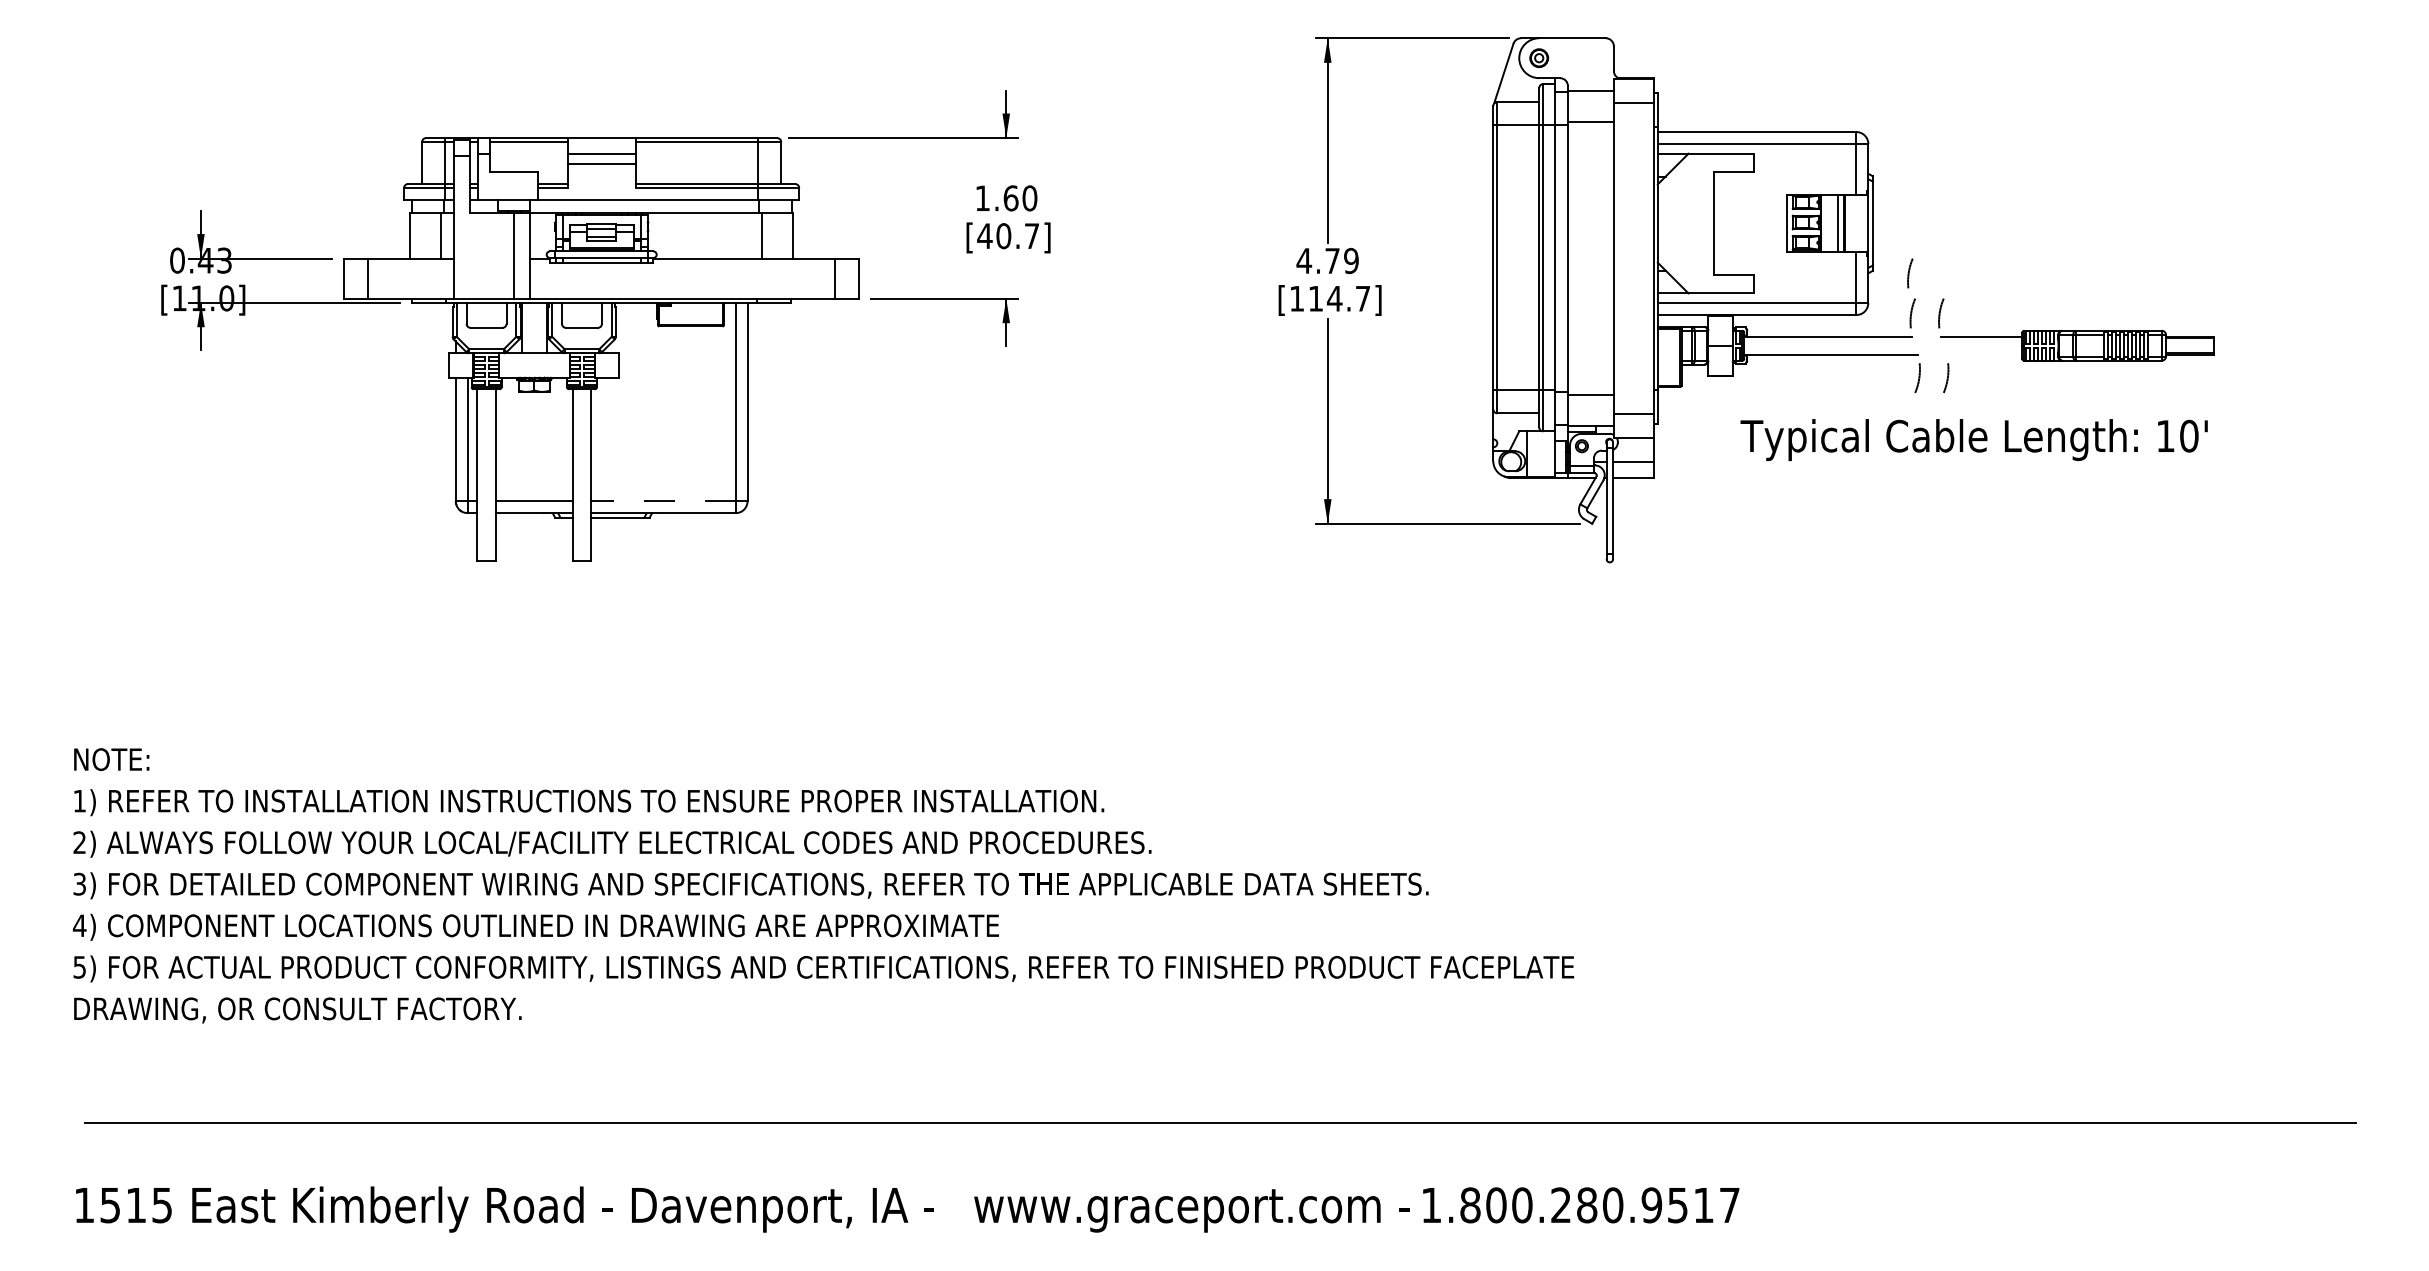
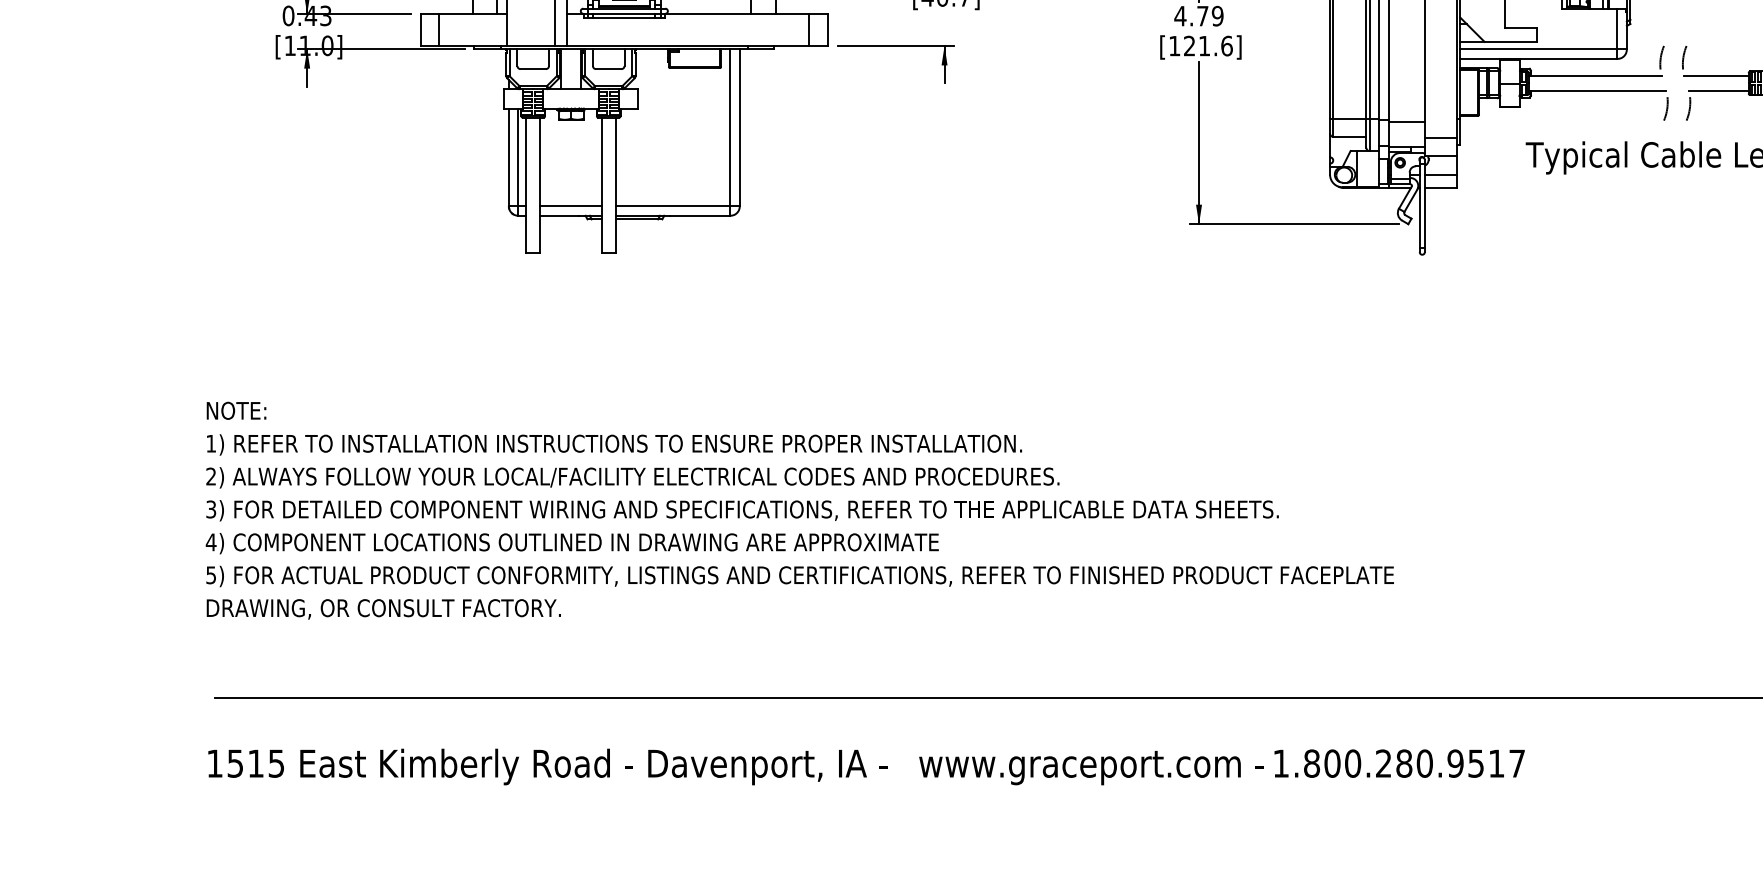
arc: (1909, 273) -> (1659, 26), removed
text: (1339, 298) -> (1208, 45), [114.7] -> [121.6]
line: (1984, 354) -> (1718, 90), added
line: (662, 501) -> (672, 206), dashed -> solid

